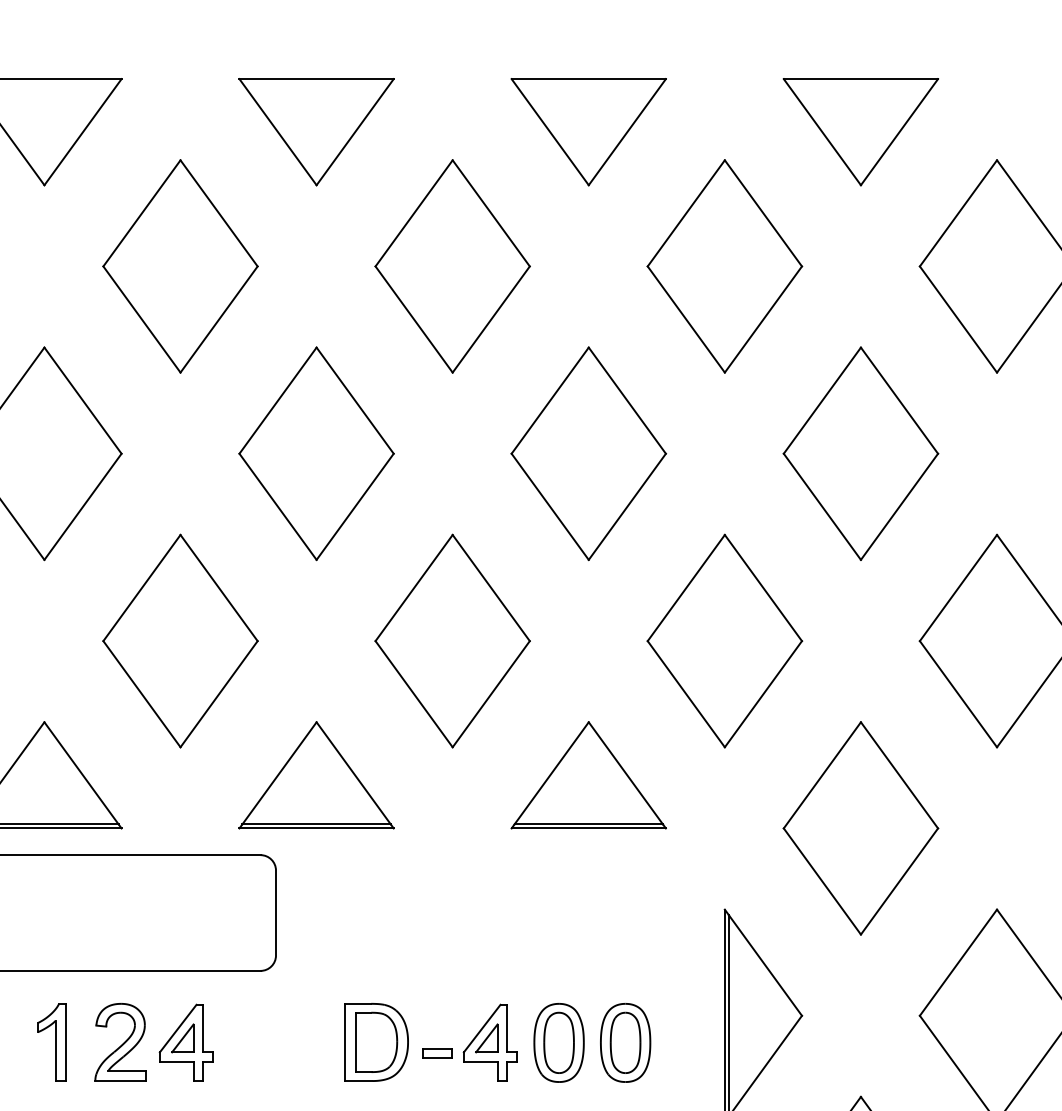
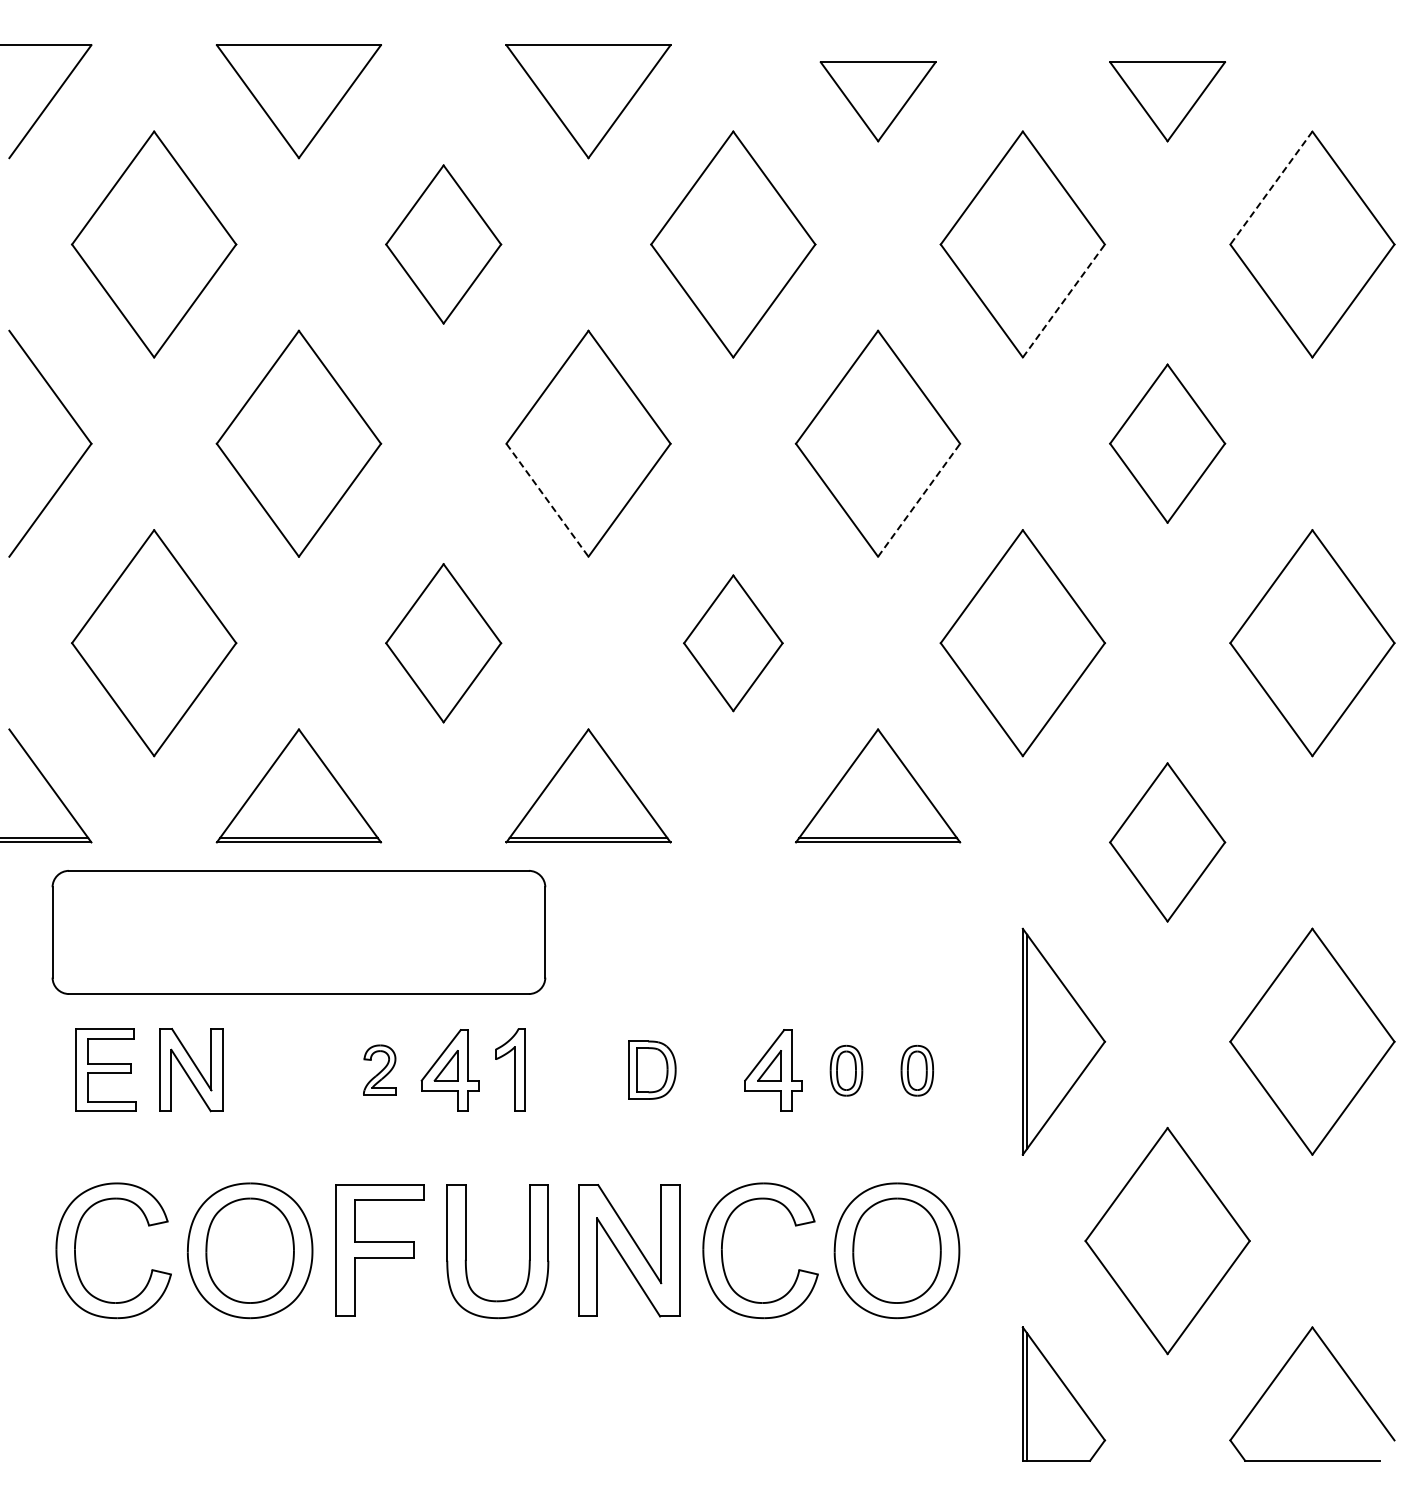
part: (589, 132) -> (878, 101), size x0.7
part: (860, 132) -> (1167, 101), size x0.7
line: (958, 213) -> (1271, 188), solid -> dashed
part: (180, 266) -> (443, 244), size x0.7
line: (763, 320) -> (1063, 301), solid -> dashed
part: (860, 453) -> (1167, 443), size x0.7
line: (278, 507) -> (547, 500), solid -> dashed
line: (627, 507) -> (919, 500), solid -> dashed
part: (180, 641) -> (443, 643), size x0.7
part: (452, 641) -> (733, 643), size x0.6
part: (860, 828) -> (1167, 842), size x0.7
part: (51, 1041) -> (510, 1069), moved
part: (120, 1041) -> (379, 1069), size x0.6
part: (375, 1042) -> (651, 1070), size x0.7
part: (559, 1042) -> (846, 1070), size x0.6
part: (625, 1042) -> (917, 1070), size x0.6
part: (436, 1053) -> (716, 1081), removed

